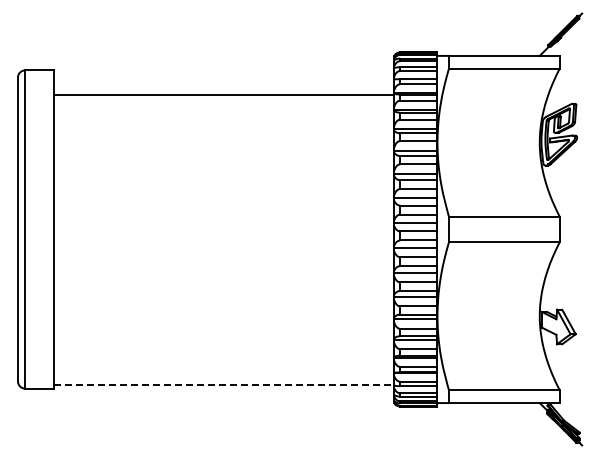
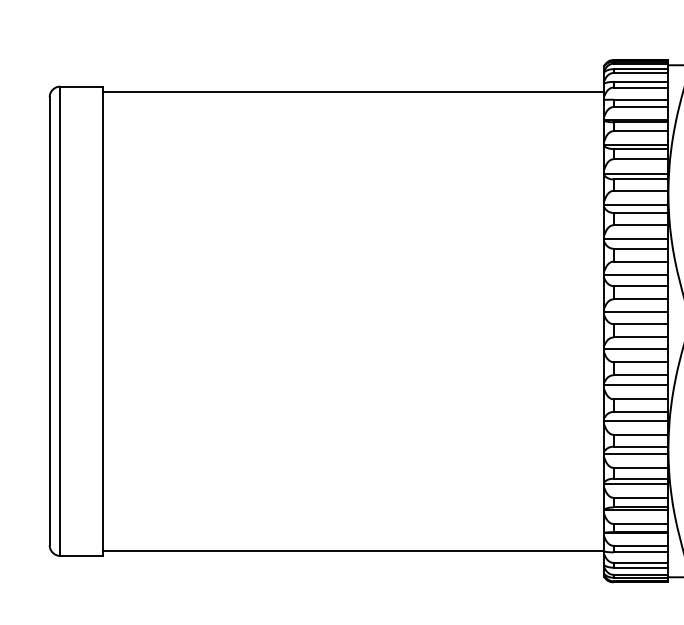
line: (224, 94) -> (354, 91), moved
line: (224, 384) -> (354, 549), dashed -> solid

